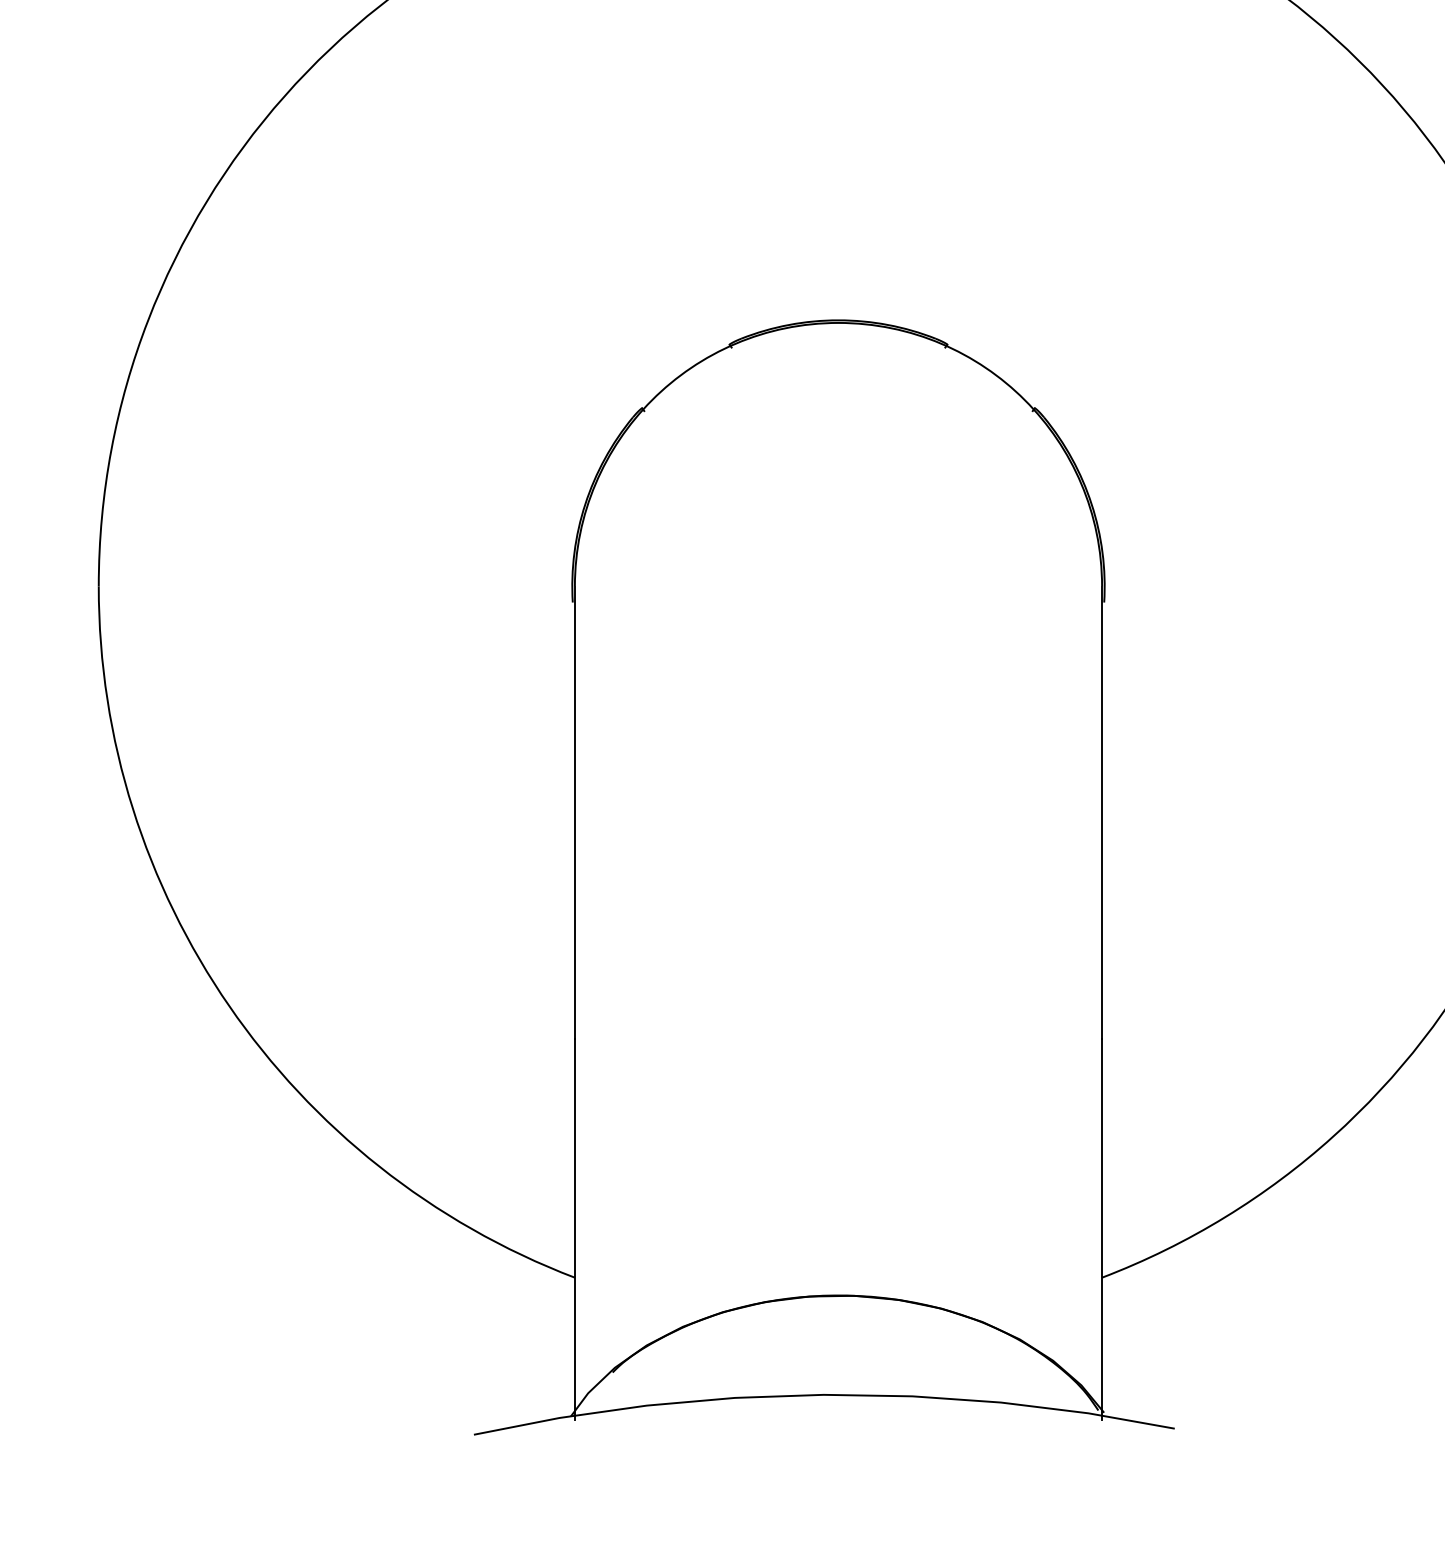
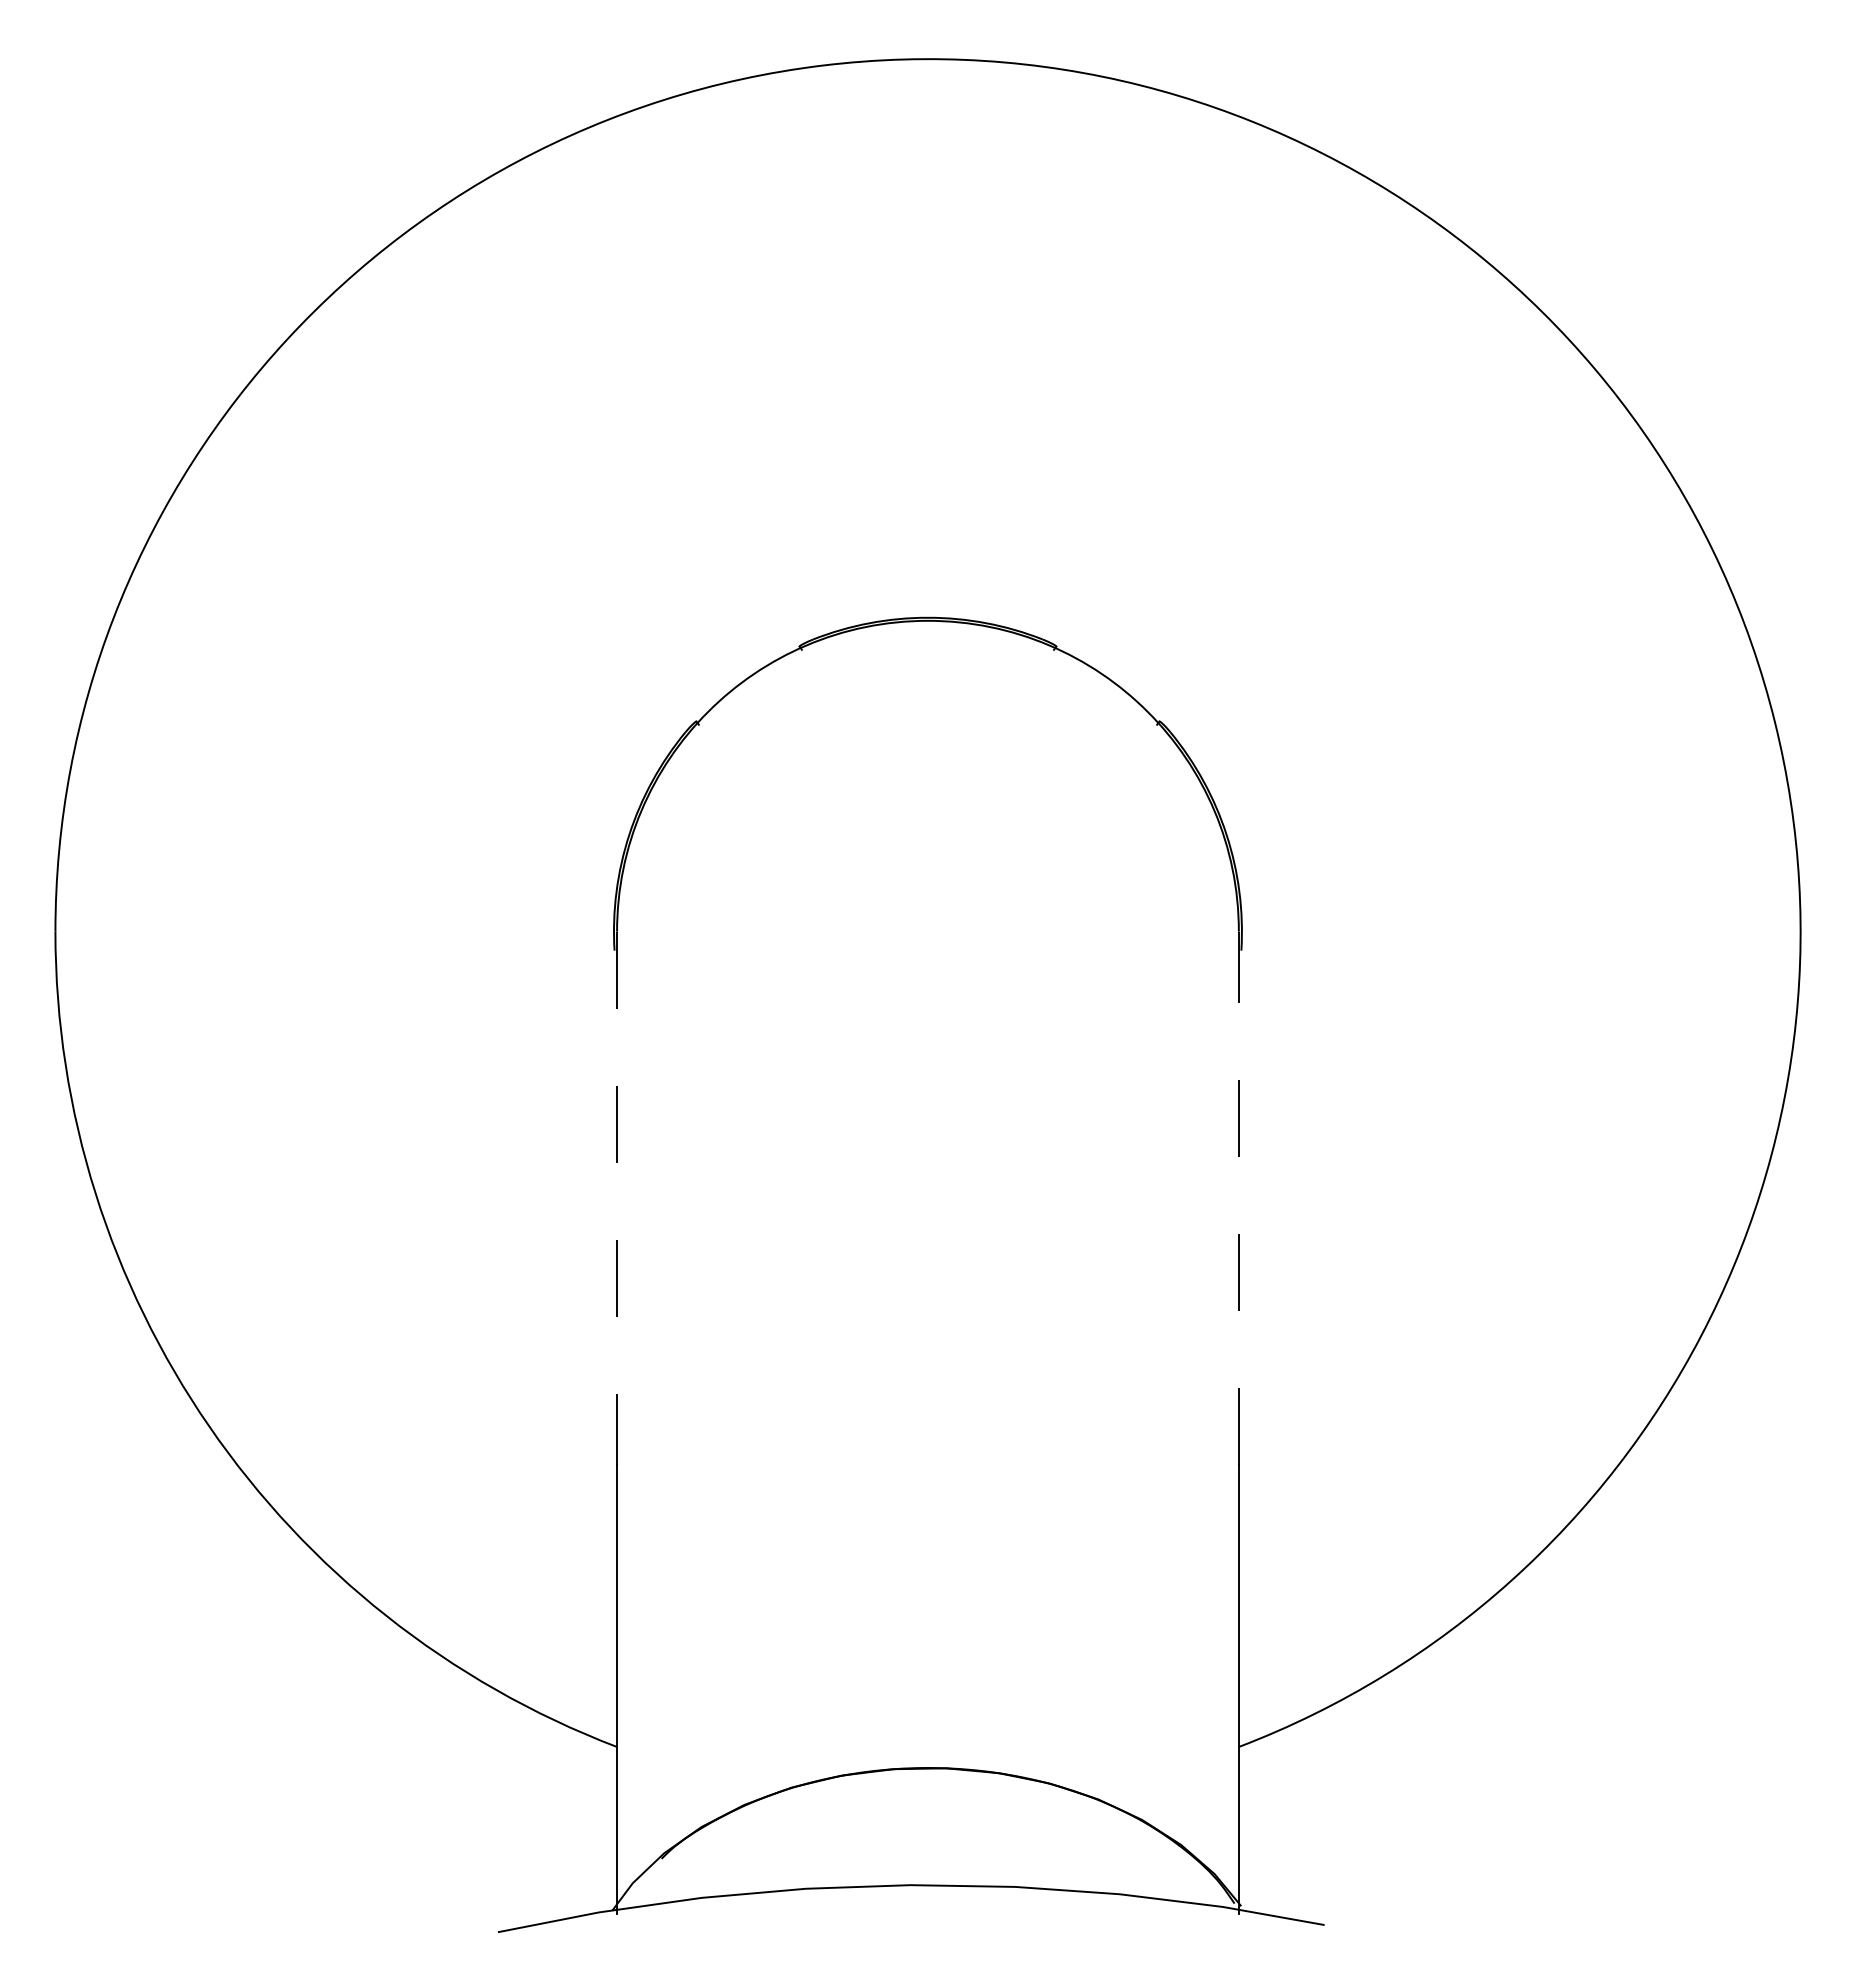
line: (575, 812) -> (617, 1198), solid -> dashed
line: (1101, 812) -> (1238, 1198), solid -> dashed

